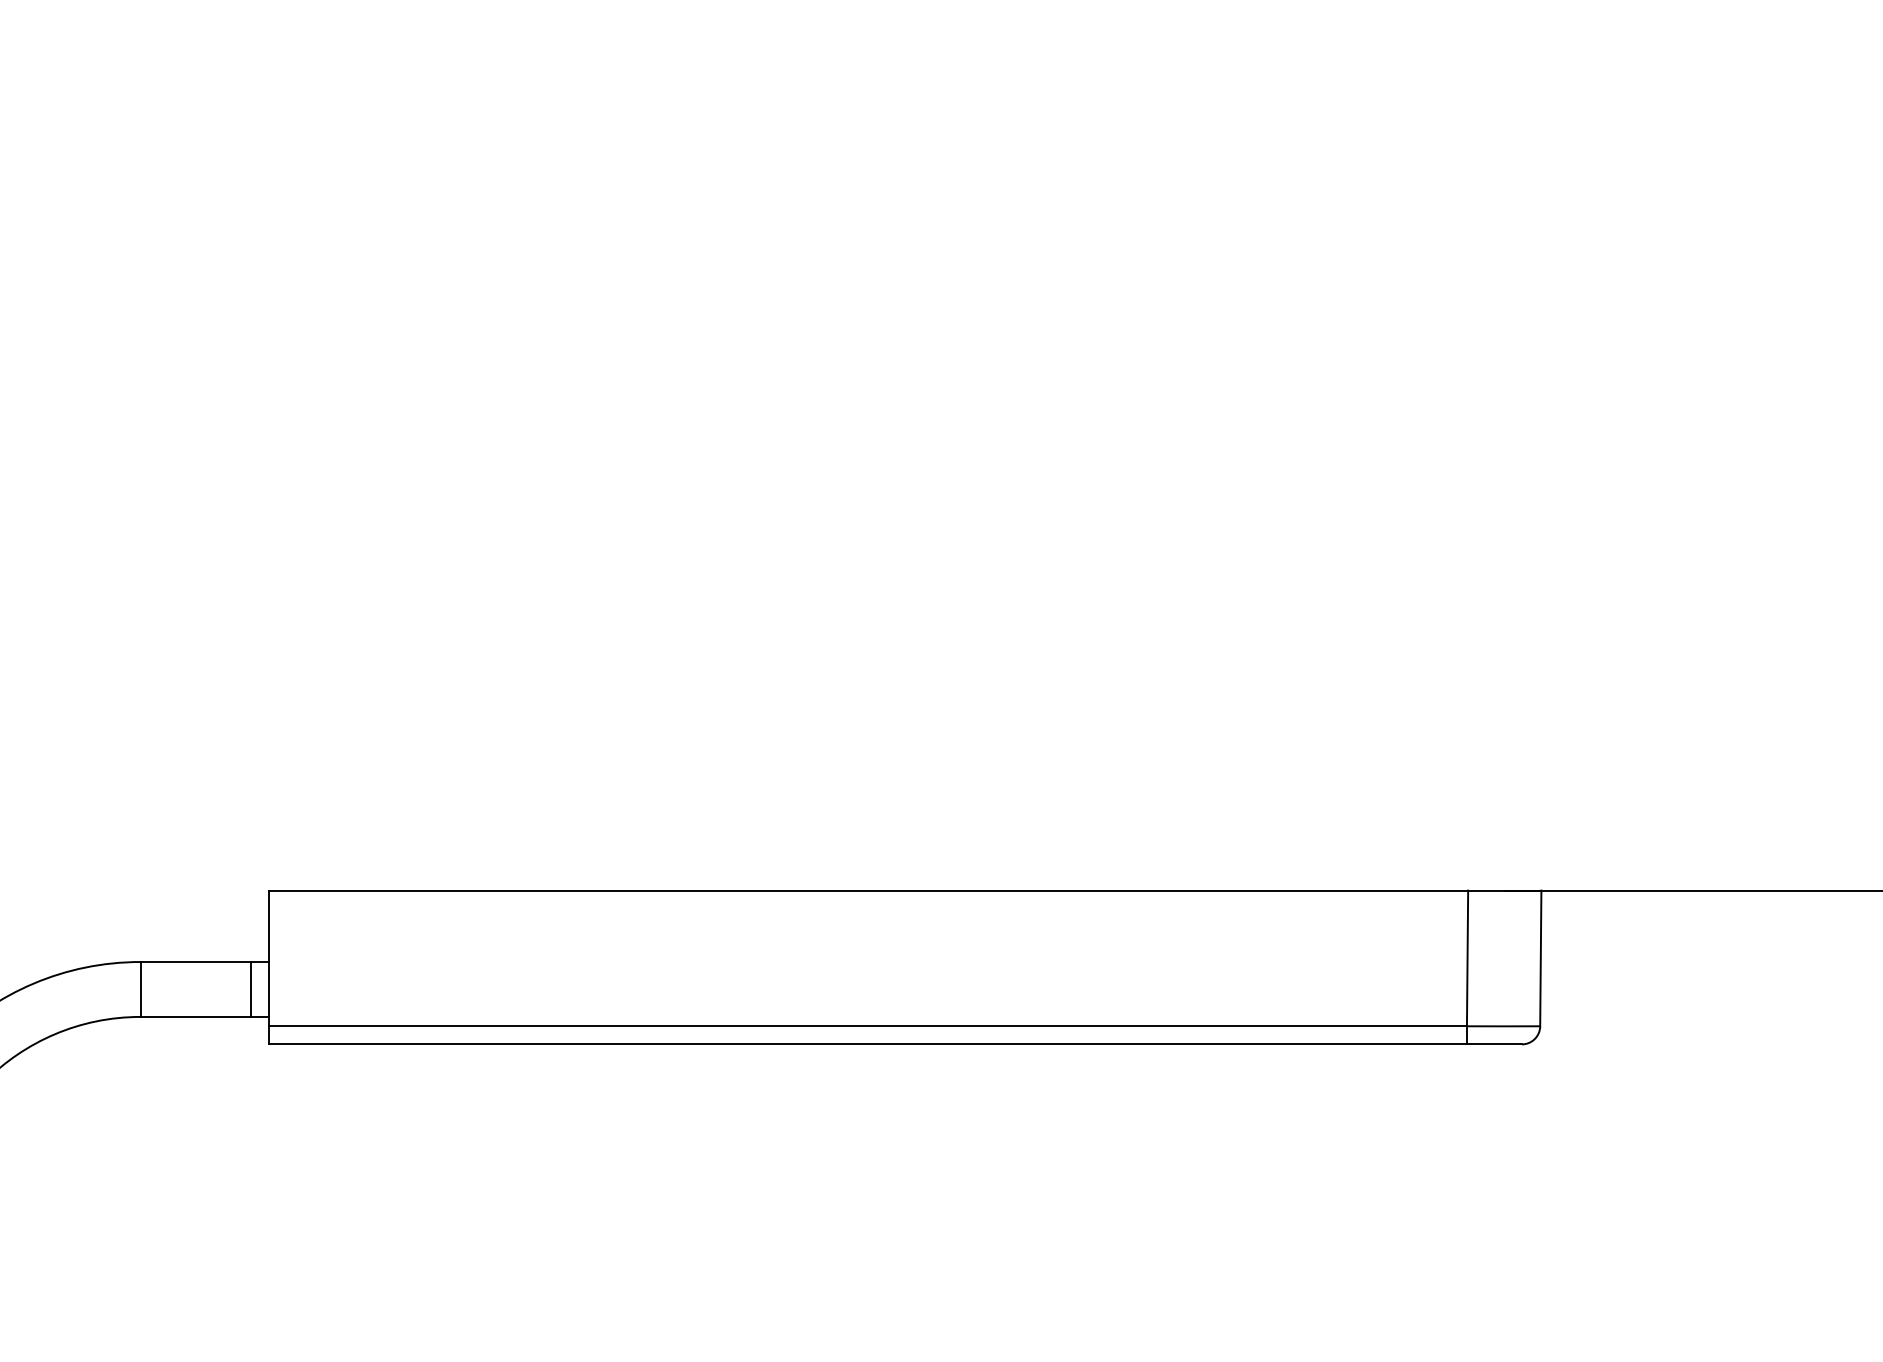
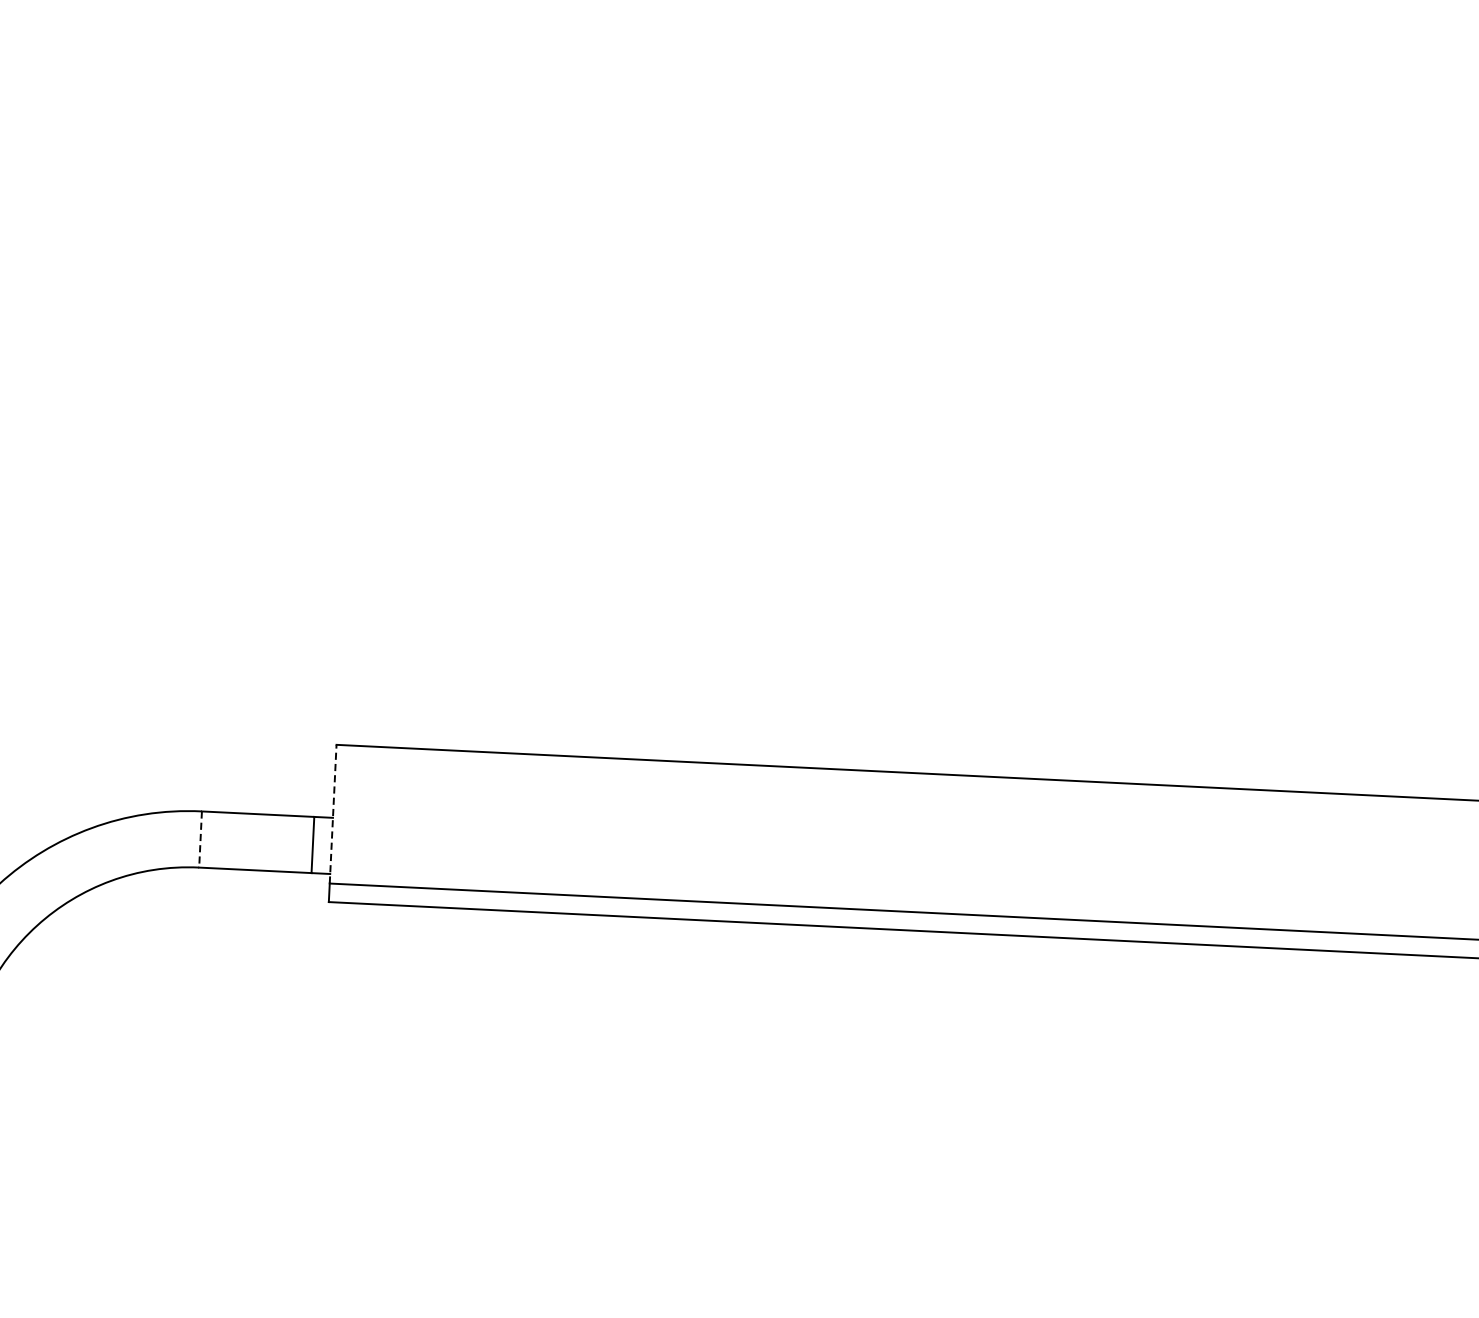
line: (268, 958) -> (332, 814), solid -> dashed
line: (140, 989) -> (200, 839), solid -> dashed

